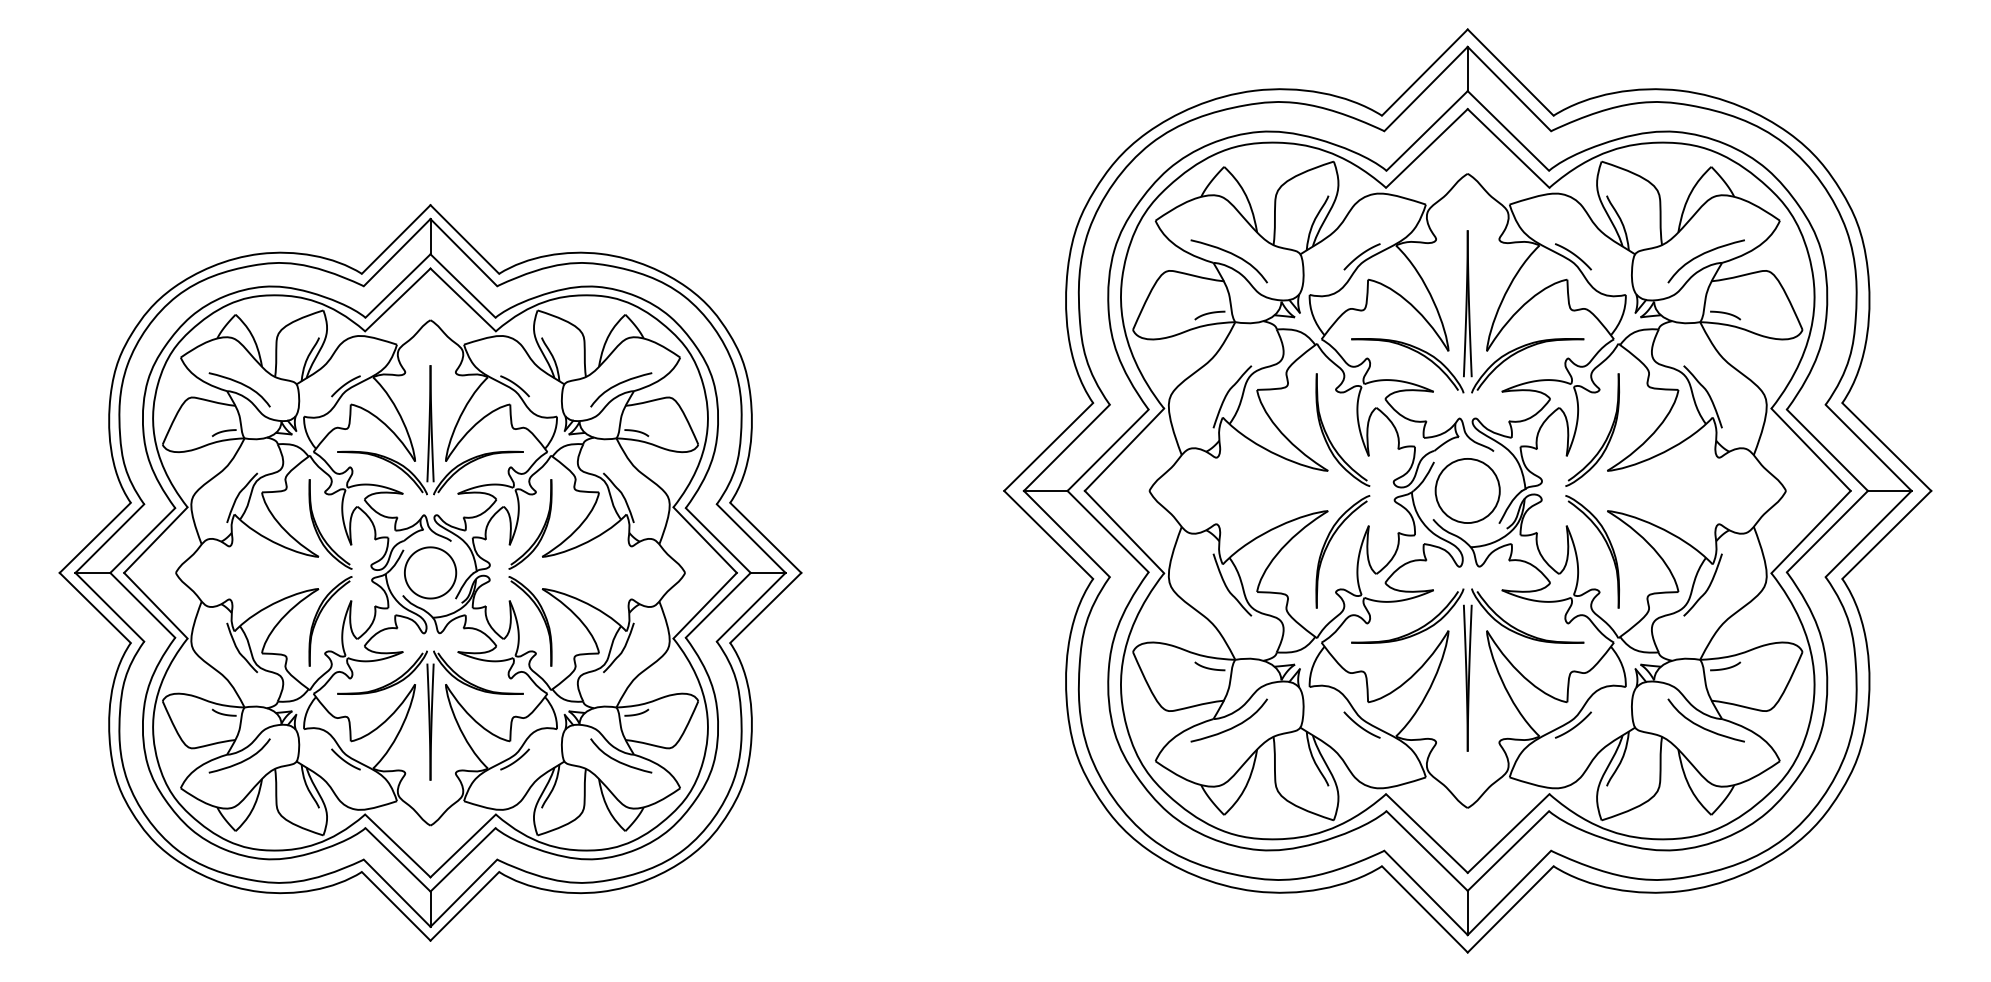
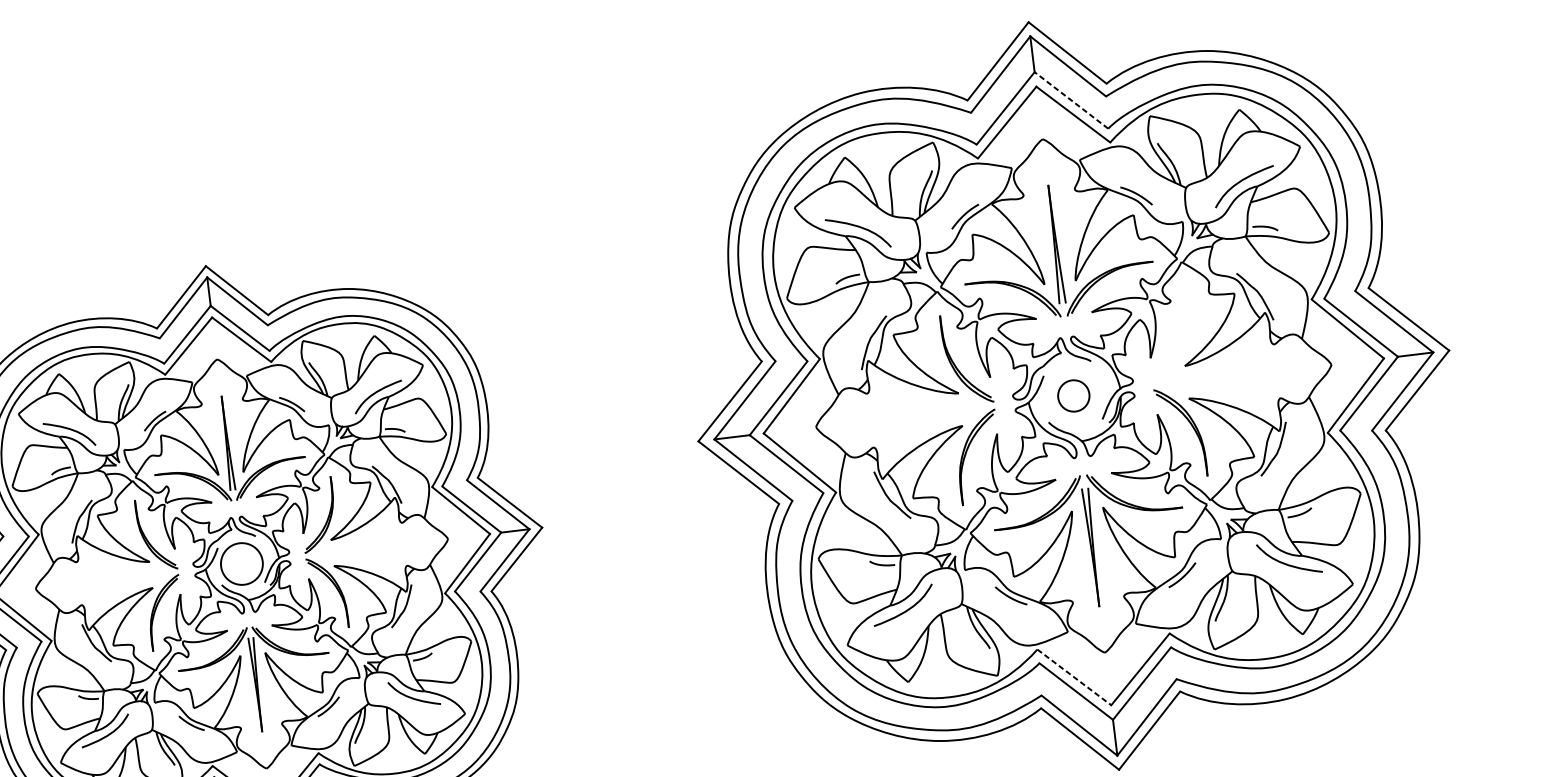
line: (1508, 130) -> (1071, 100), solid -> dashed
part: (1606, 437) -> (1180, 339), removed
circle: (1467, 490) -> (1073, 395), size x0.6
line: (1426, 833) -> (1073, 677), solid -> dashed

